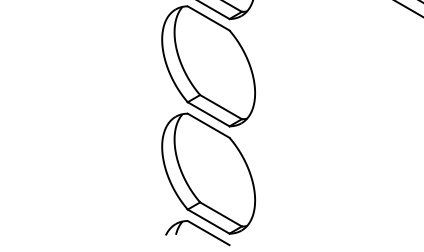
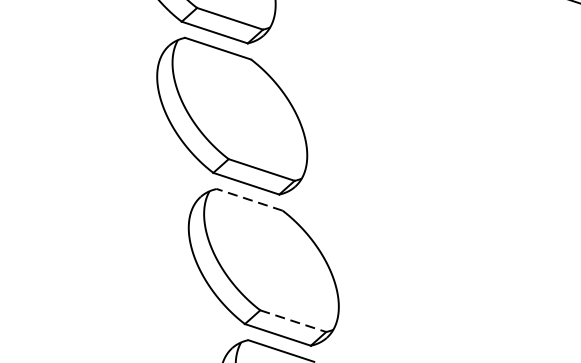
line: (208, 125) -> (249, 199), solid -> dashed
line: (221, 214) -> (293, 321), solid -> dashed

